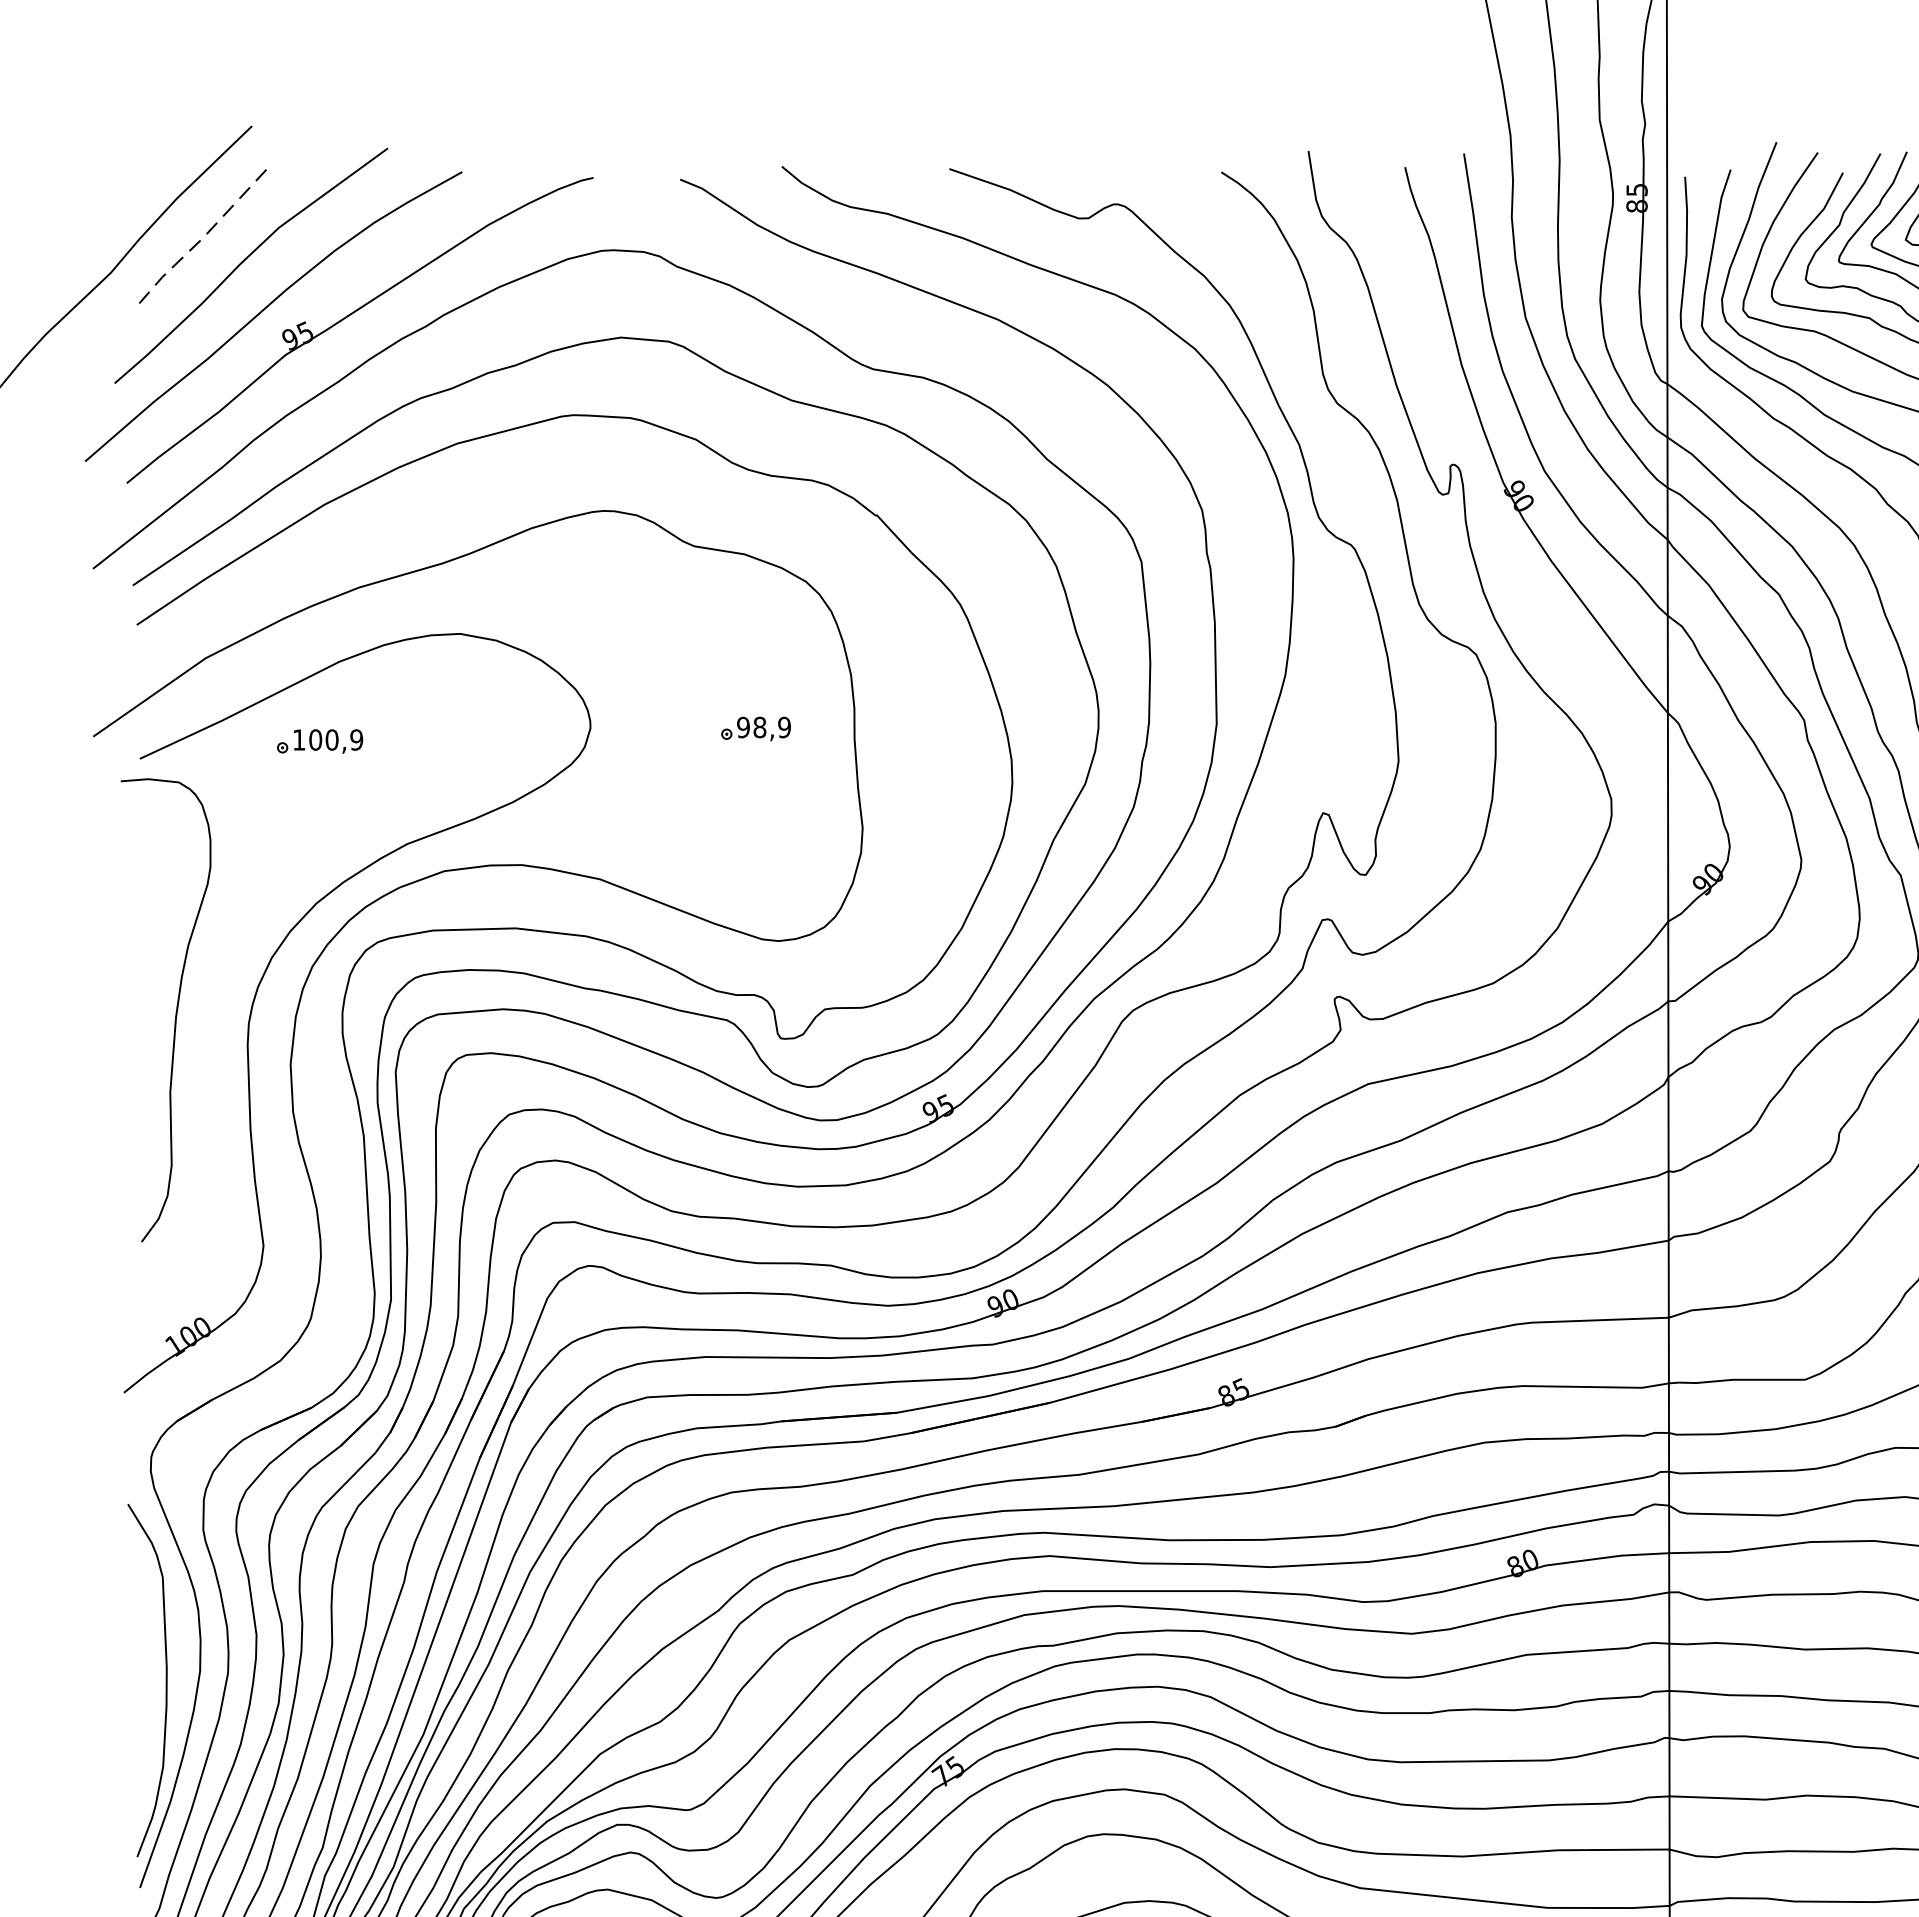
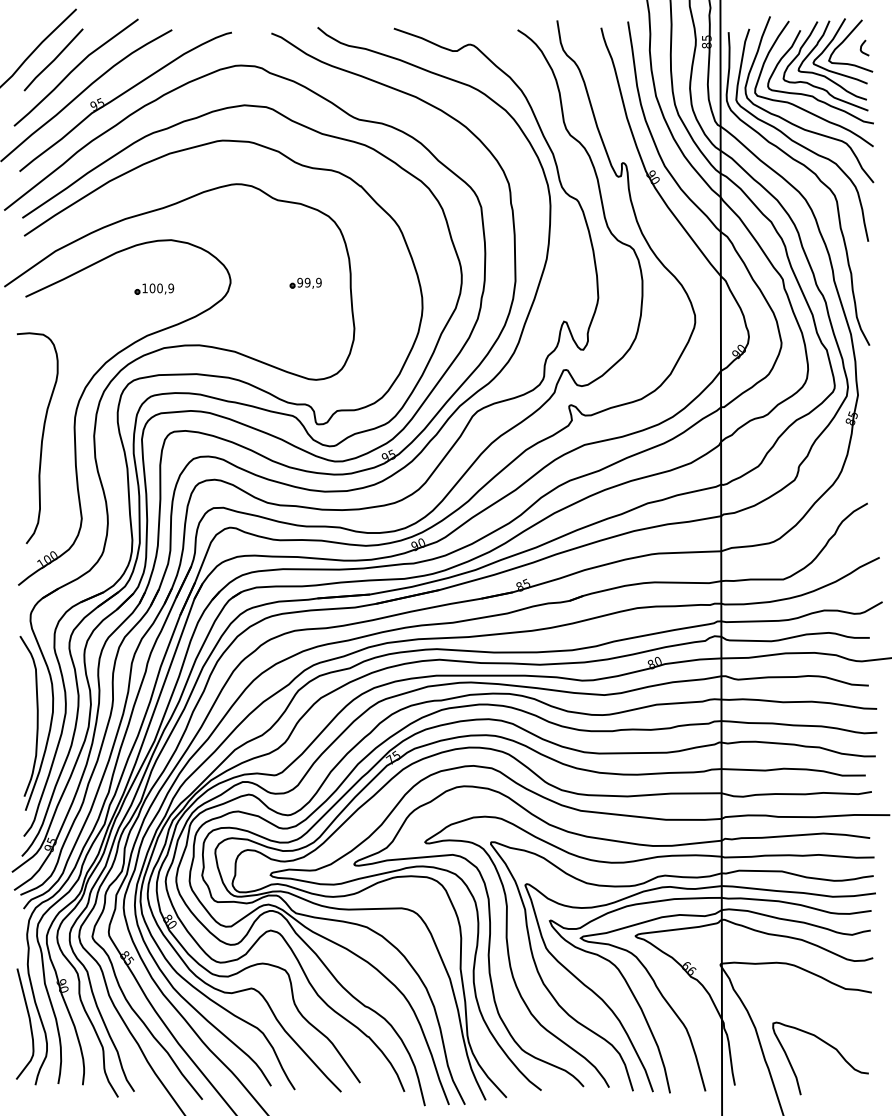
line: (201, 239) -> (53, 60), dashed -> solid
text: (759, 727) -> (307, 282), 98,9 -> 99,9
part: (319, 740) -> (154, 288), moved
curve: (174, 1010) -> (41, 438), moved

